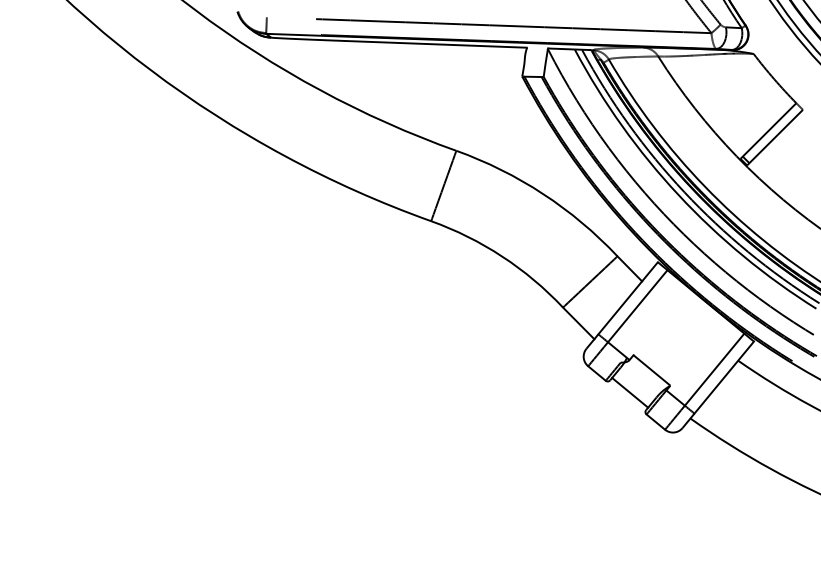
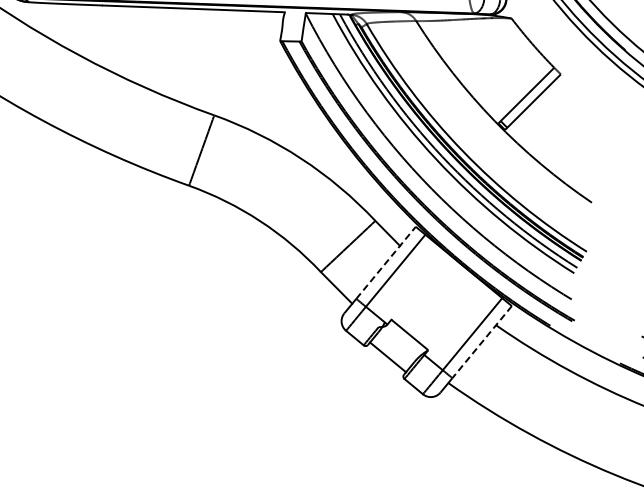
line: (628, 298) -> (386, 263), solid -> dashed
line: (724, 377) -> (482, 342), solid -> dashed

